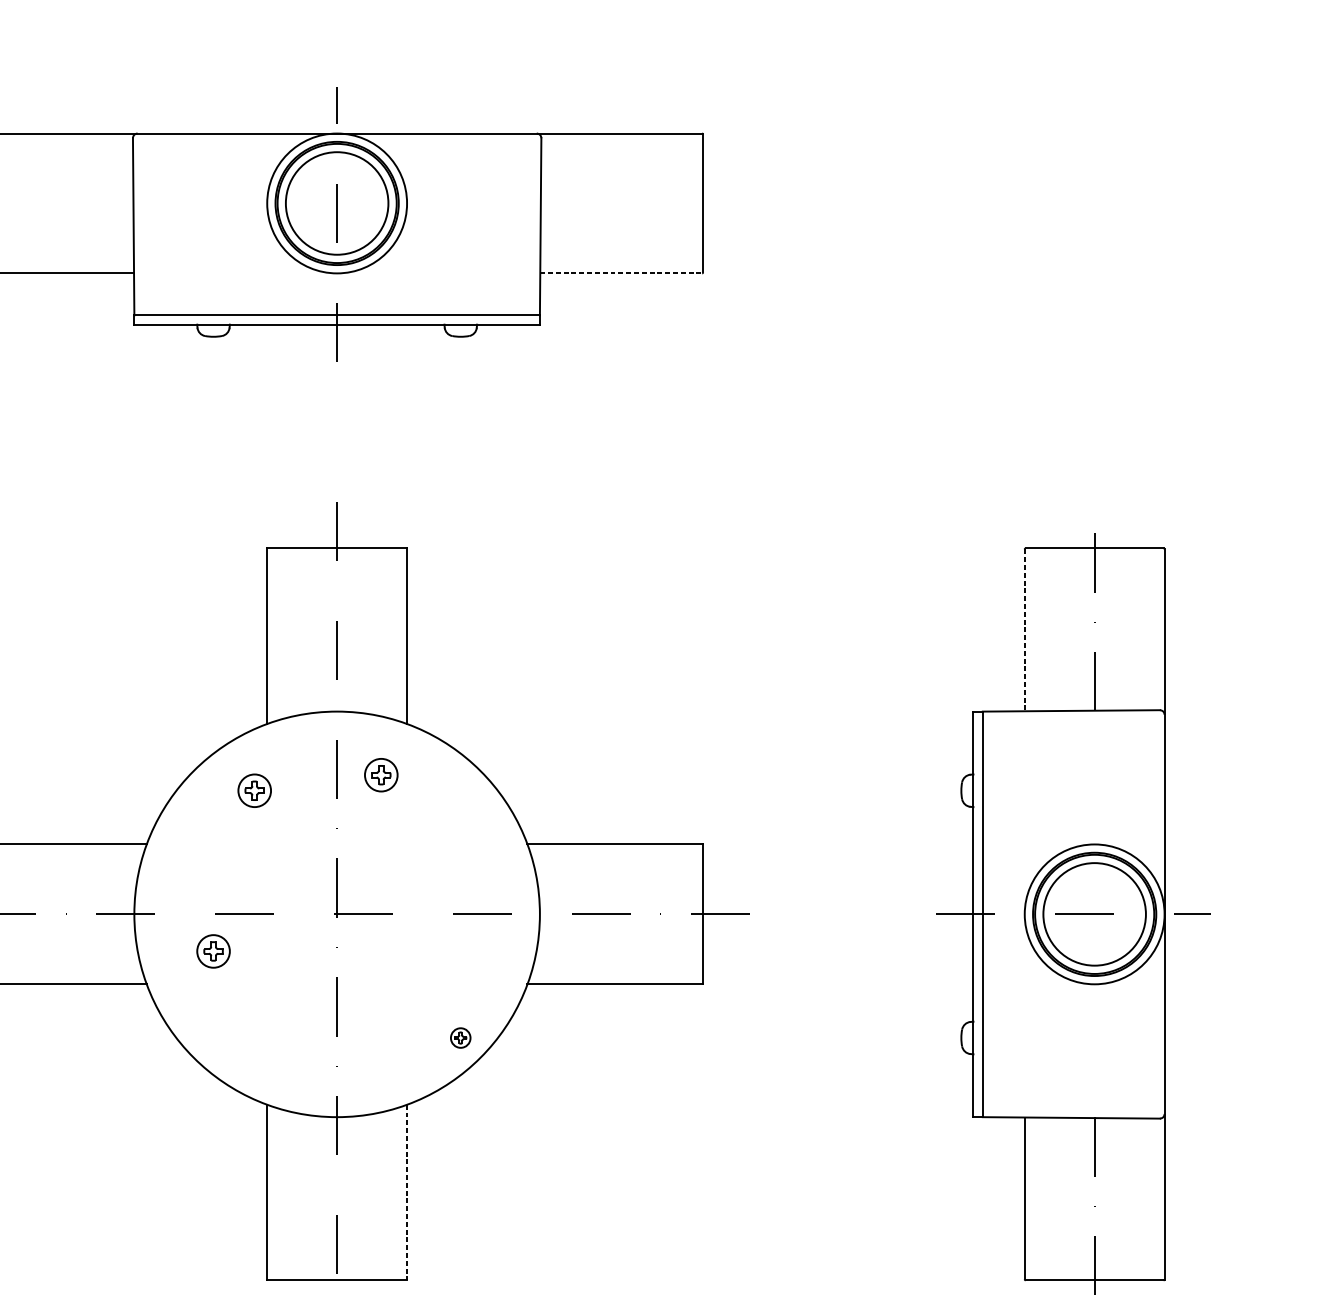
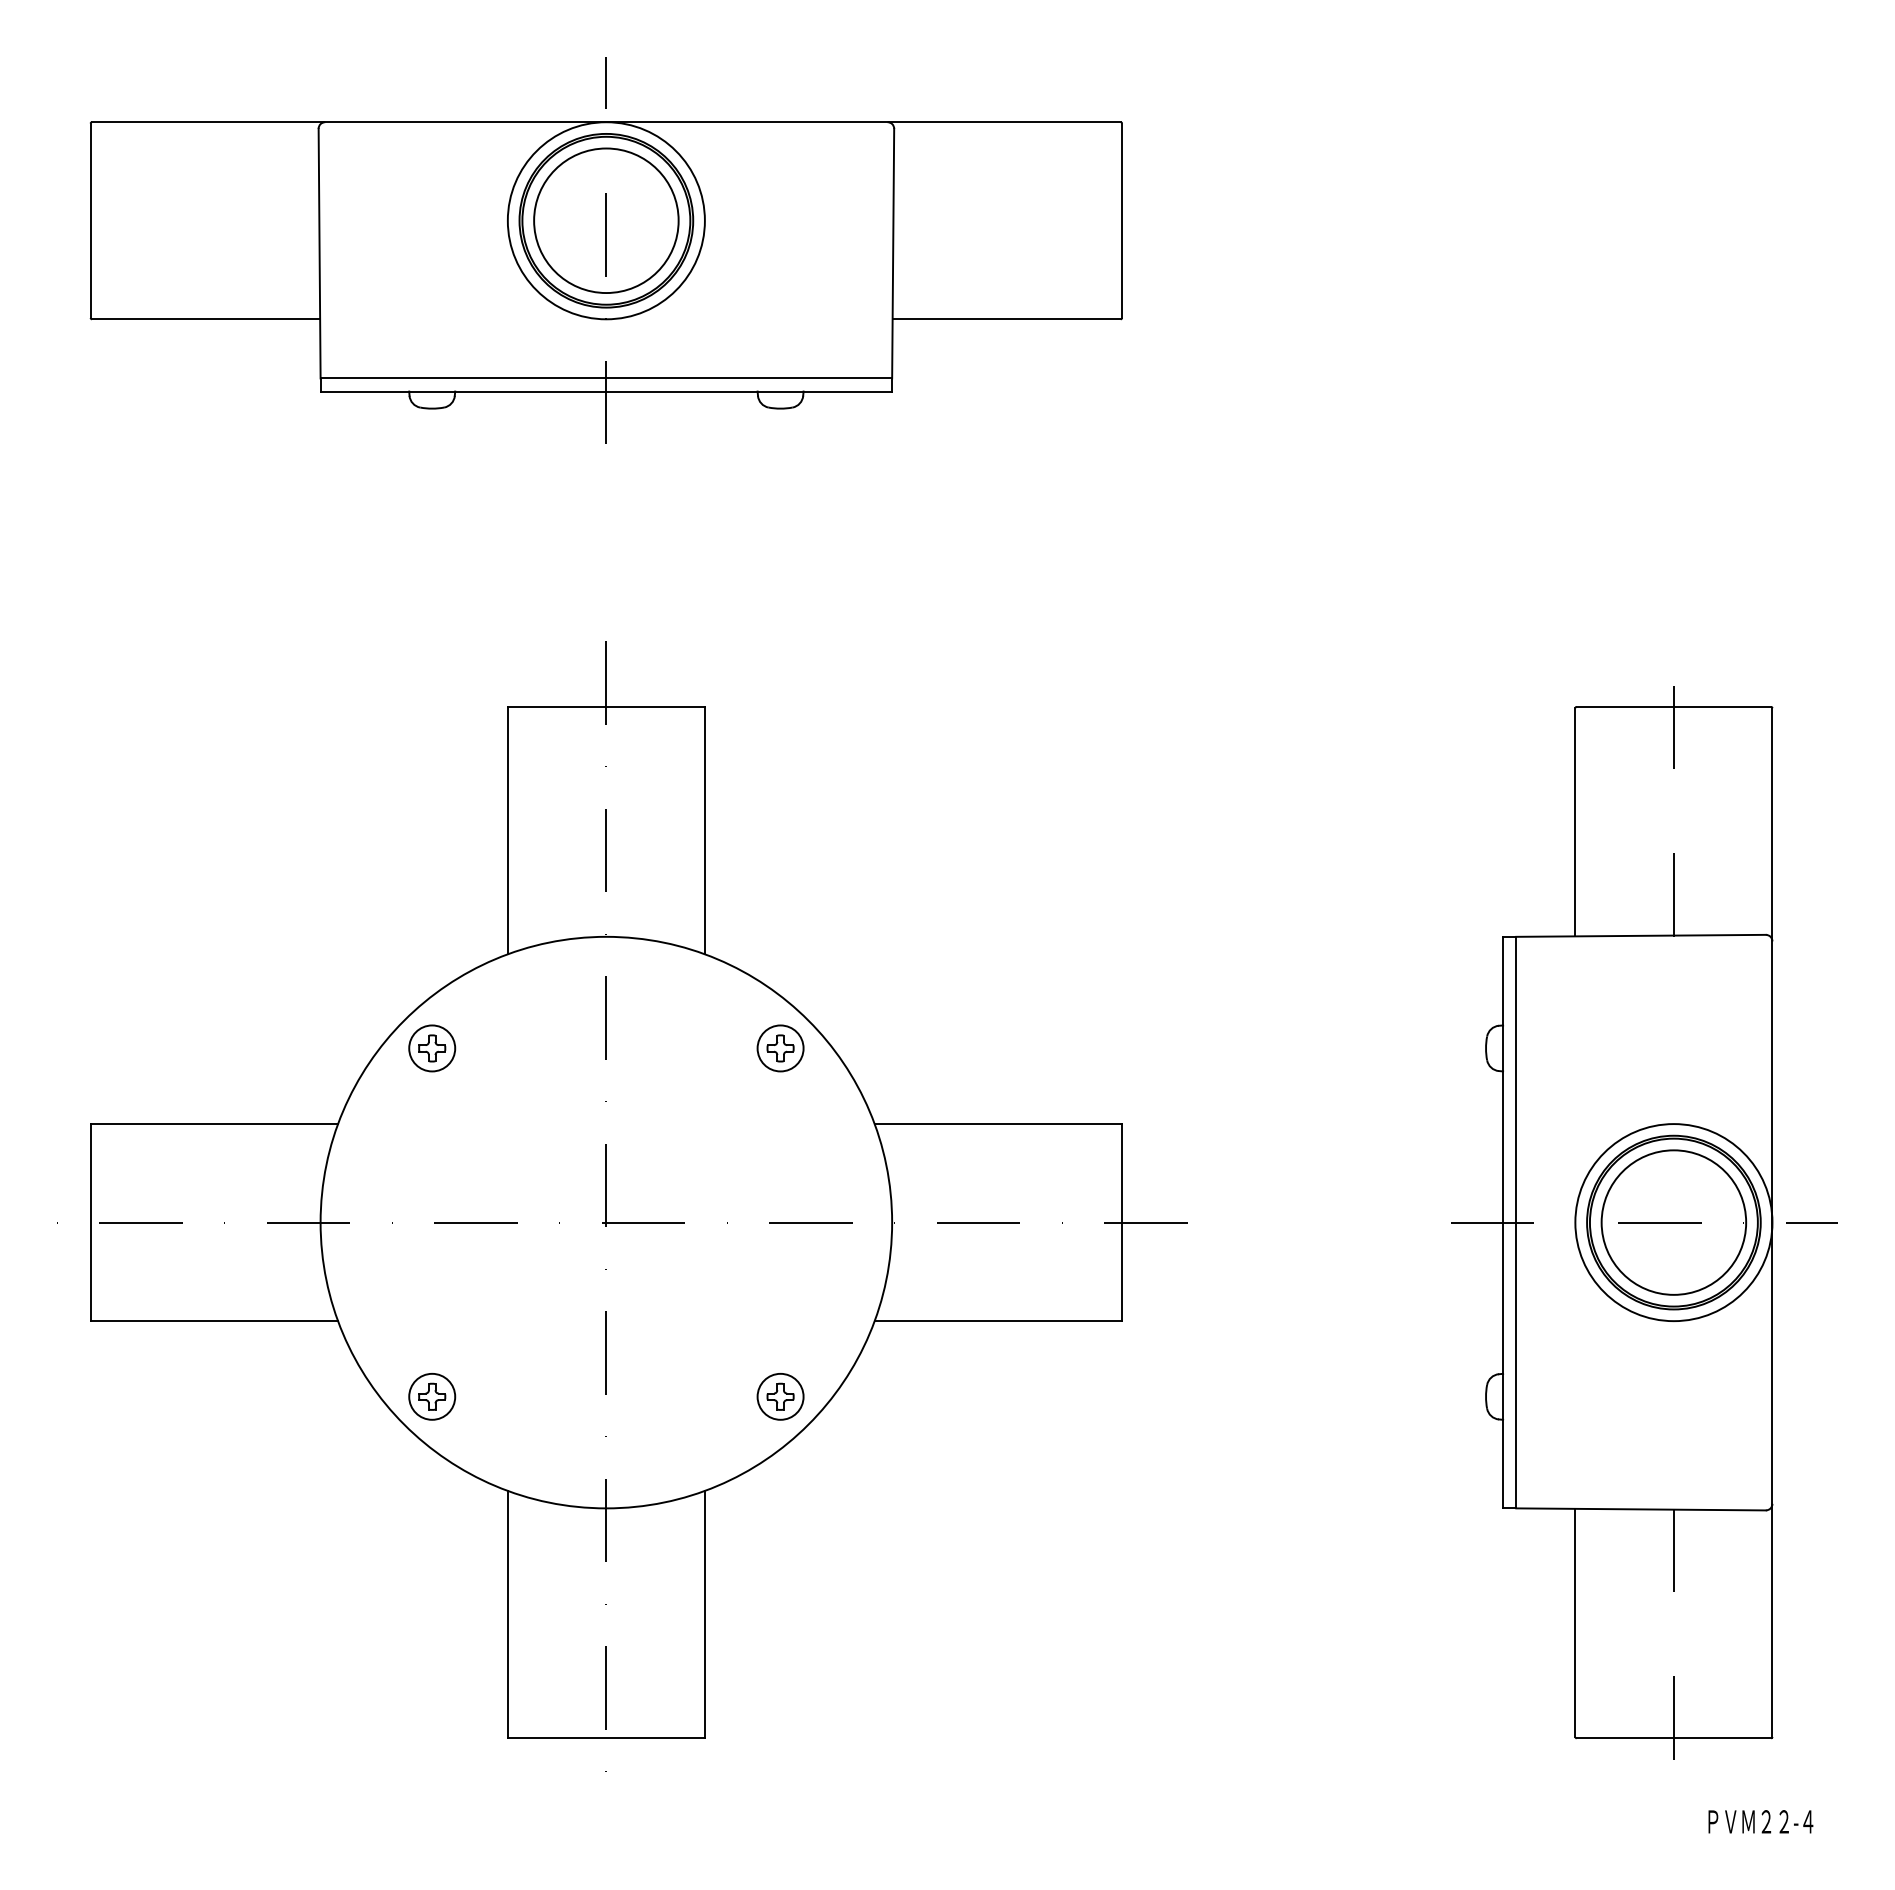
line: (621, 273) -> (1007, 319), dashed -> solid
line: (1024, 630) -> (1575, 822), dashed -> solid
part: (381, 775) -> (780, 1048), moved
part: (254, 790) -> (432, 1048), moved
part: (213, 951) -> (432, 1396), moved
part: (460, 1037) -> (780, 1396), size x1.67
line: (406, 1192) -> (704, 1614), dashed -> solid

